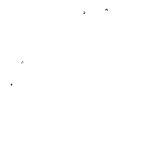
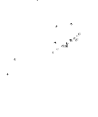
part: (99, 38) -> (66, 43), added

